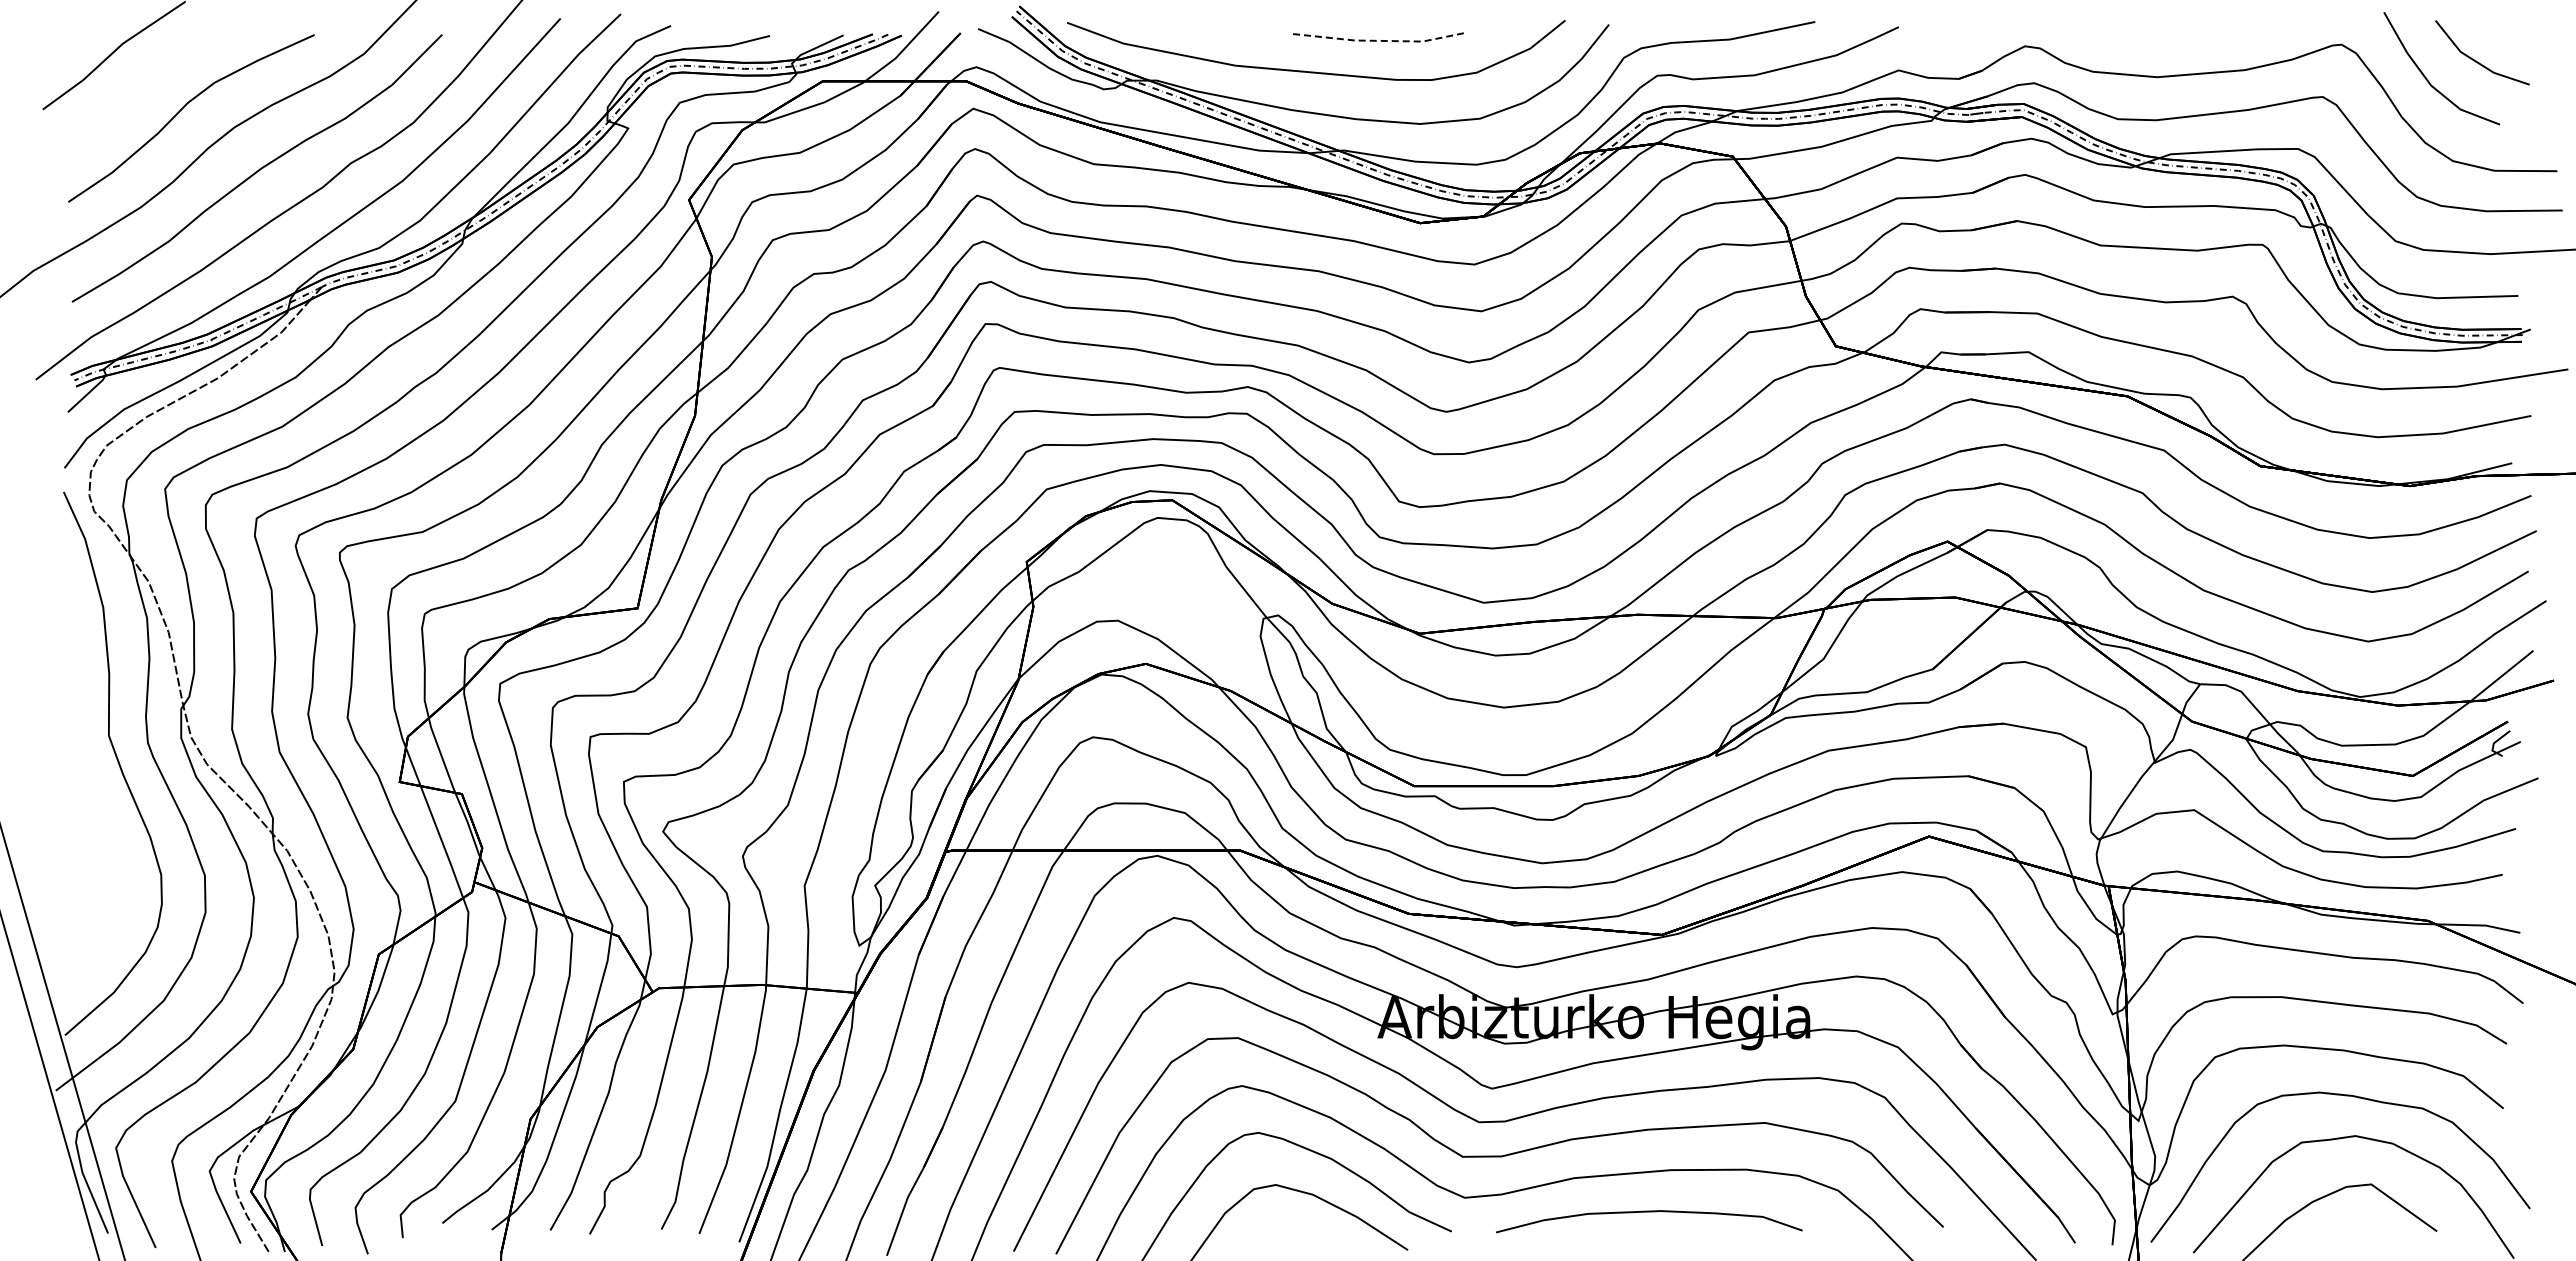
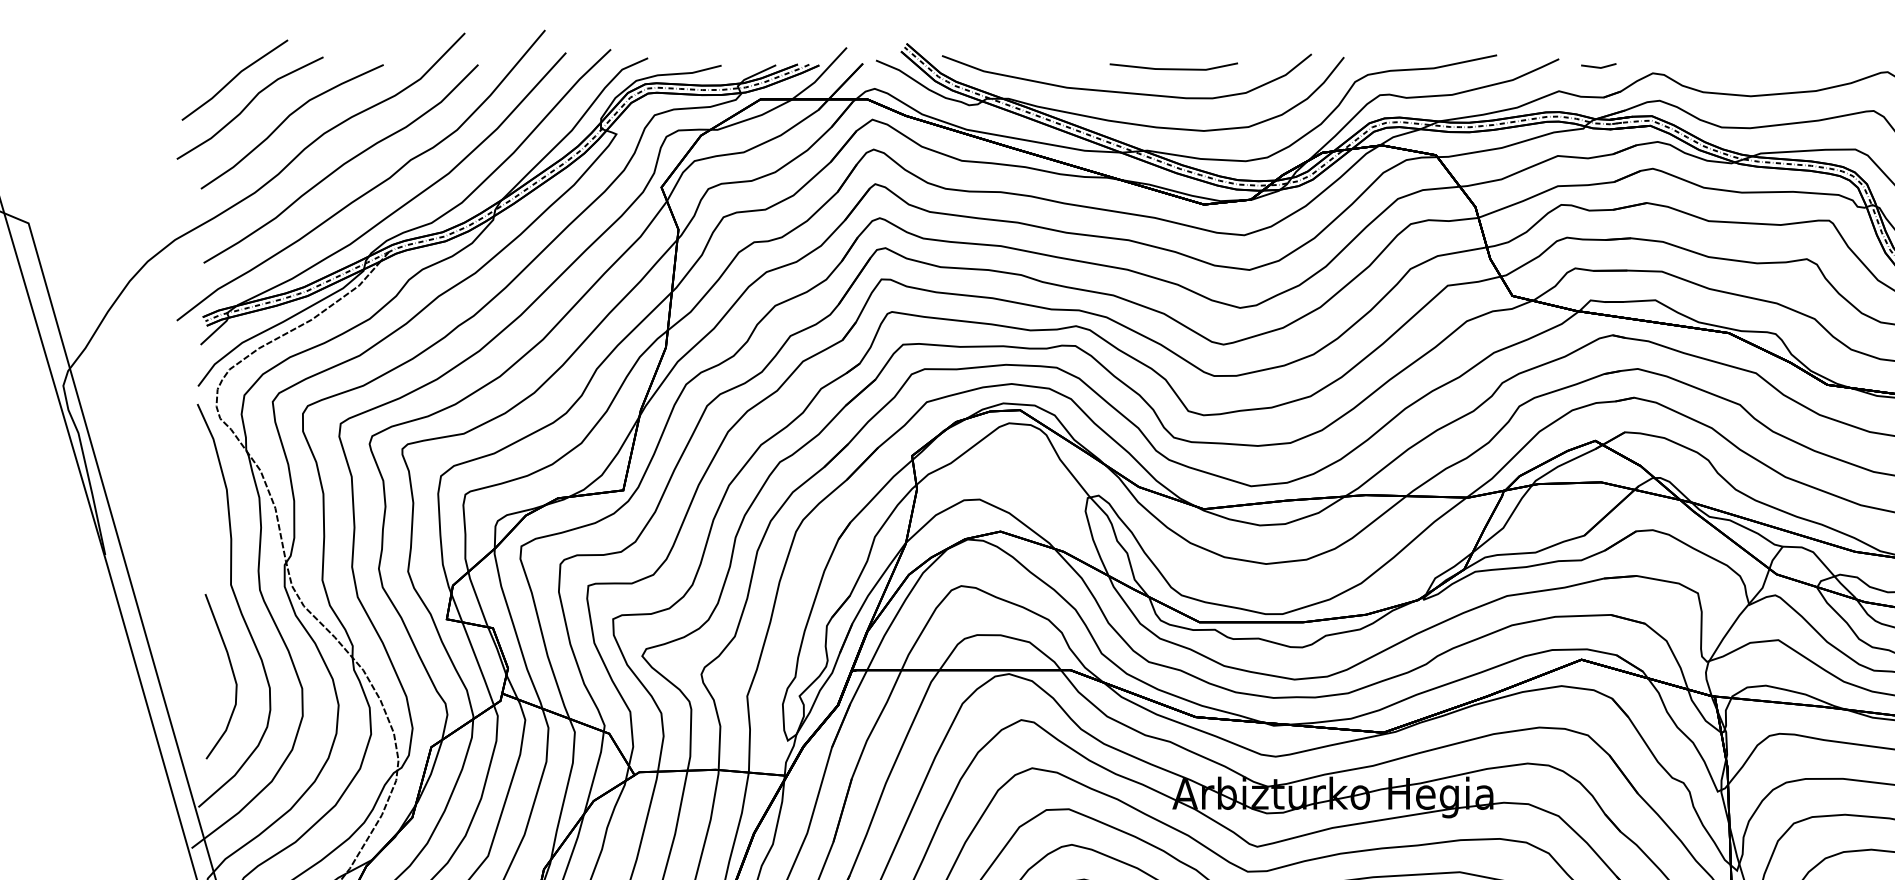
line: (1952, 37) -> (1598, 66), added
line: (1379, 40) -> (1173, 69), dashed -> solid
curve: (131, 90) -> (247, 106), added
curve: (110, 853) -> (232, 672), added

